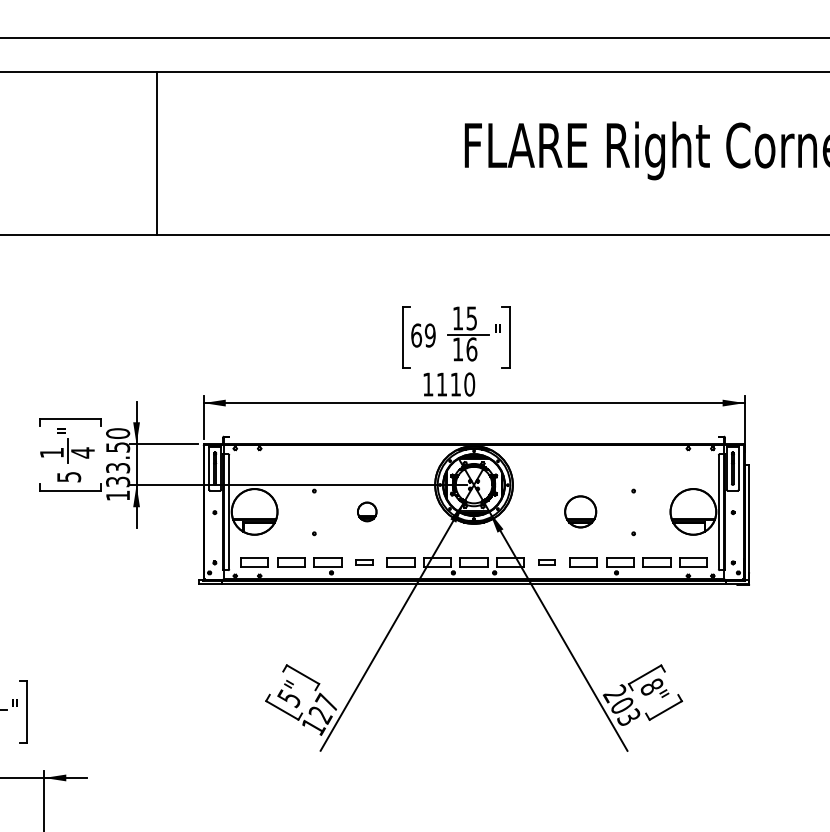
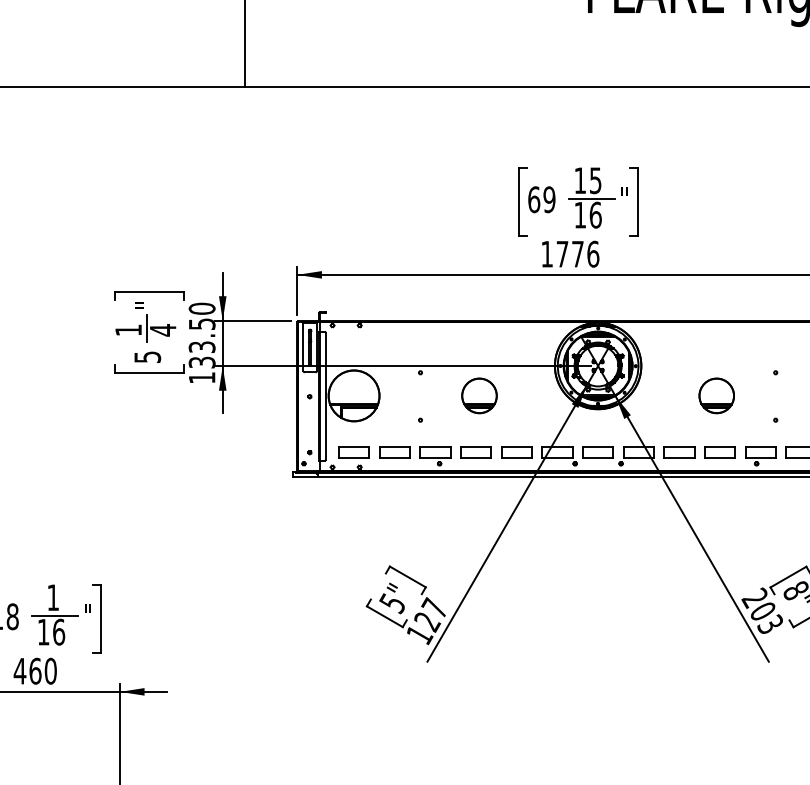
text: (456, 384) -> (578, 254), 1110 -> 1776
part: (366, 511) -> (478, 395), size x1.67
part: (364, 562) -> (476, 452), size x1.67
part: (546, 562) -> (678, 452), size x1.67

